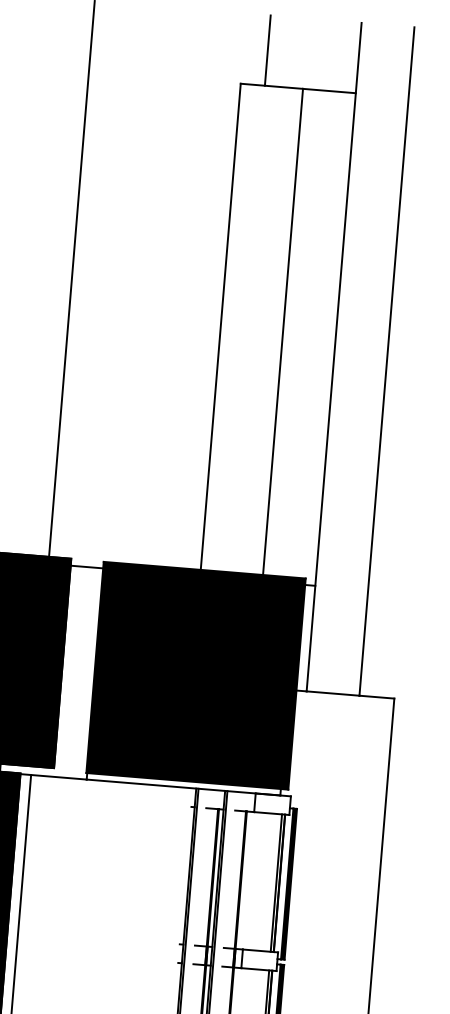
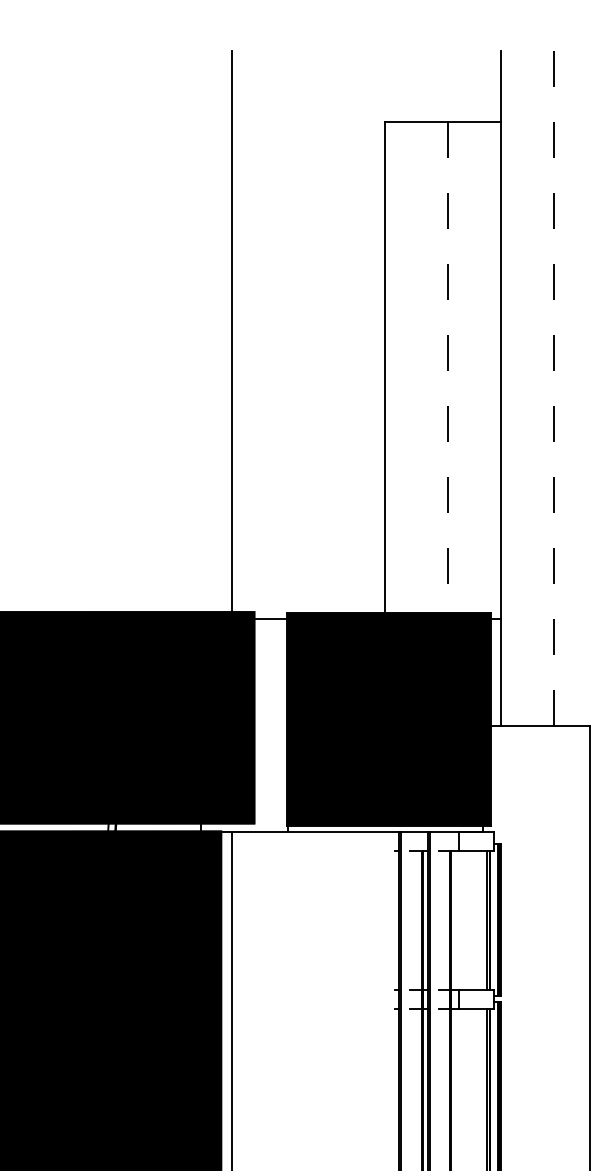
line: (267, 50) -> (409, 86), removed
line: (282, 331) -> (447, 367), solid -> dashed
line: (386, 361) -> (554, 388), solid -> dashed

